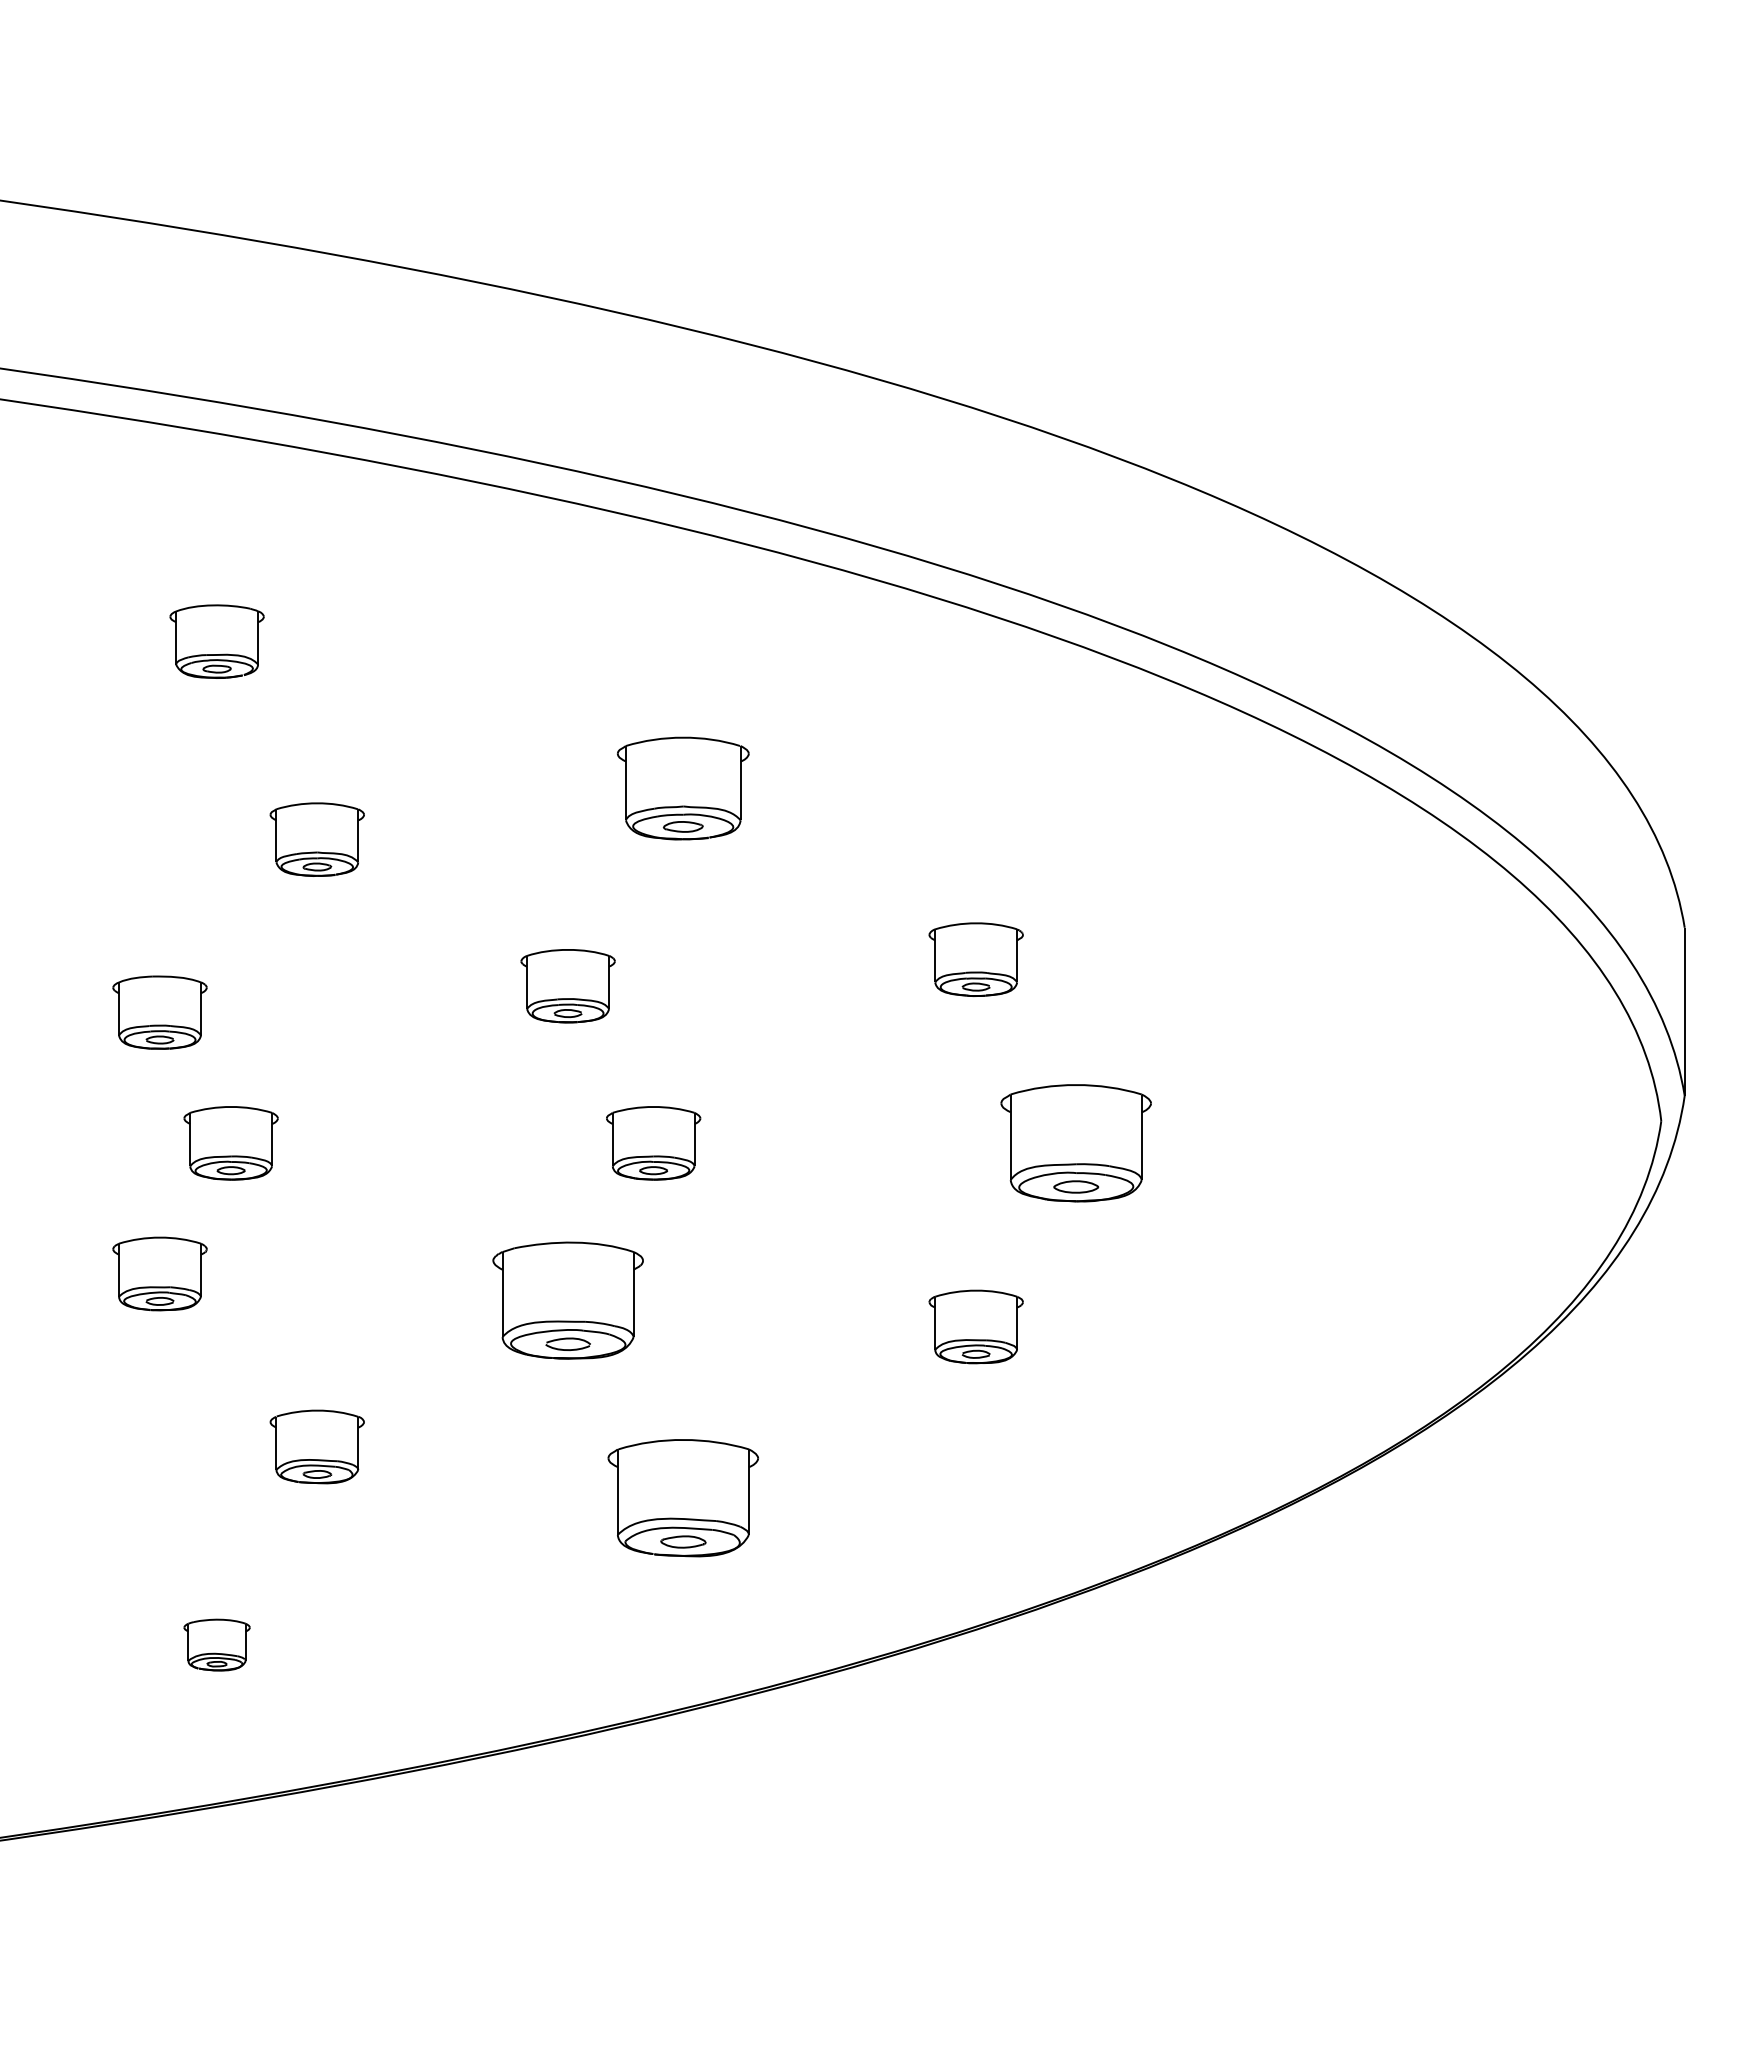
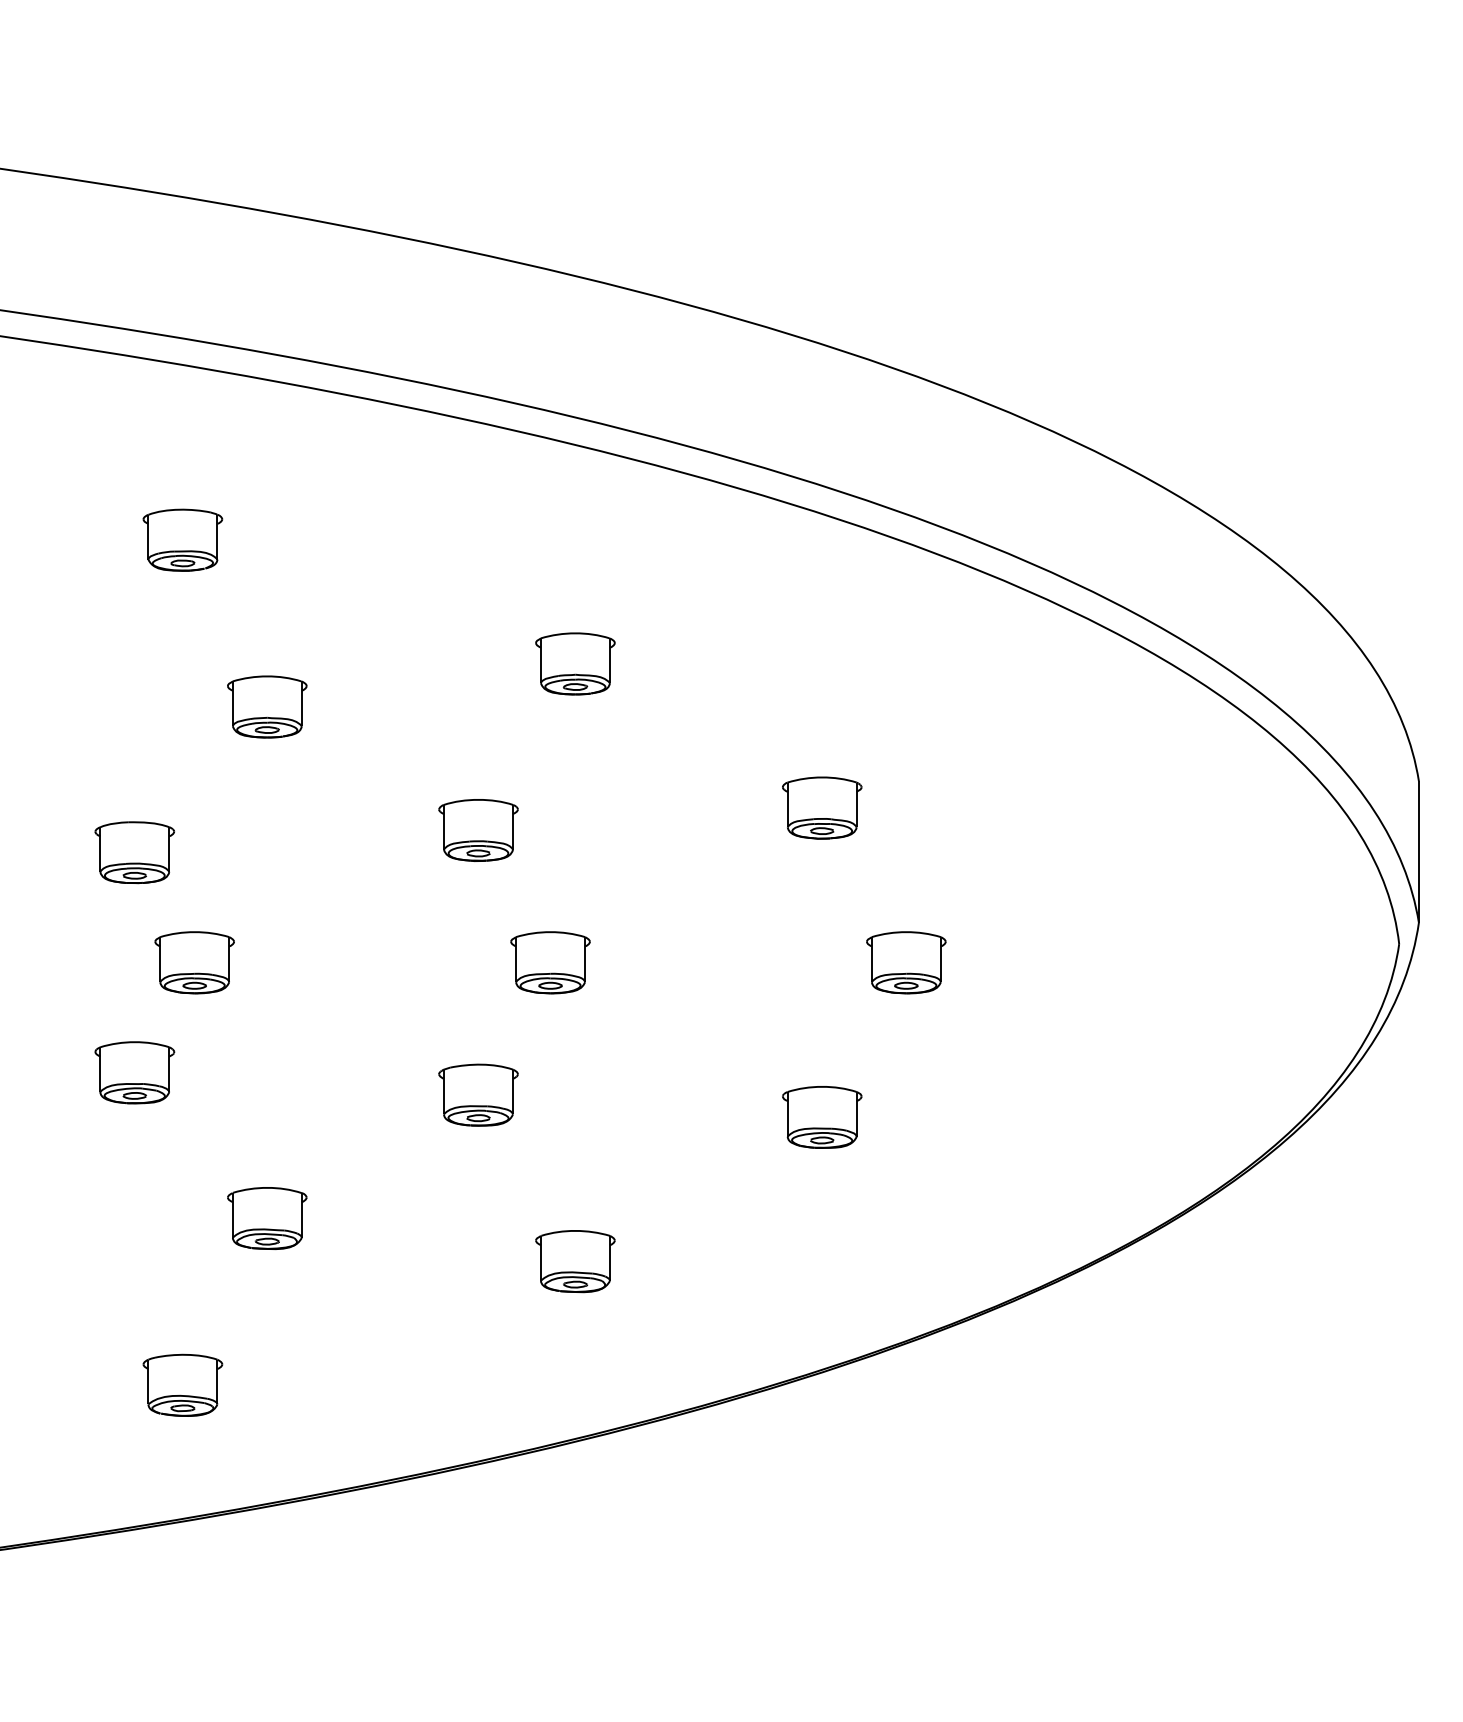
part: (682, 788) -> (574, 663), size x0.71
part: (1075, 1143) -> (905, 962), size x0.62
part: (567, 1300) -> (477, 1095), size x0.62
part: (682, 1497) -> (574, 1261), size x0.62
part: (216, 1644) -> (182, 1384), size x1.43

